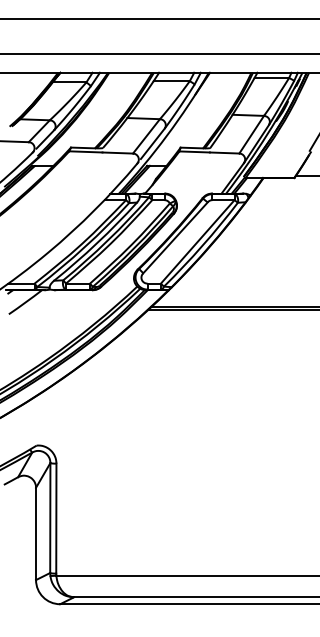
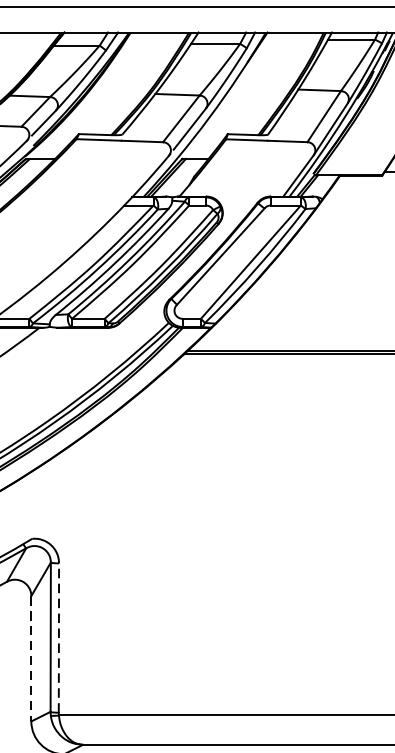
line: (56, 518) -> (59, 637), solid -> dashed
line: (36, 534) -> (31, 659), solid -> dashed

